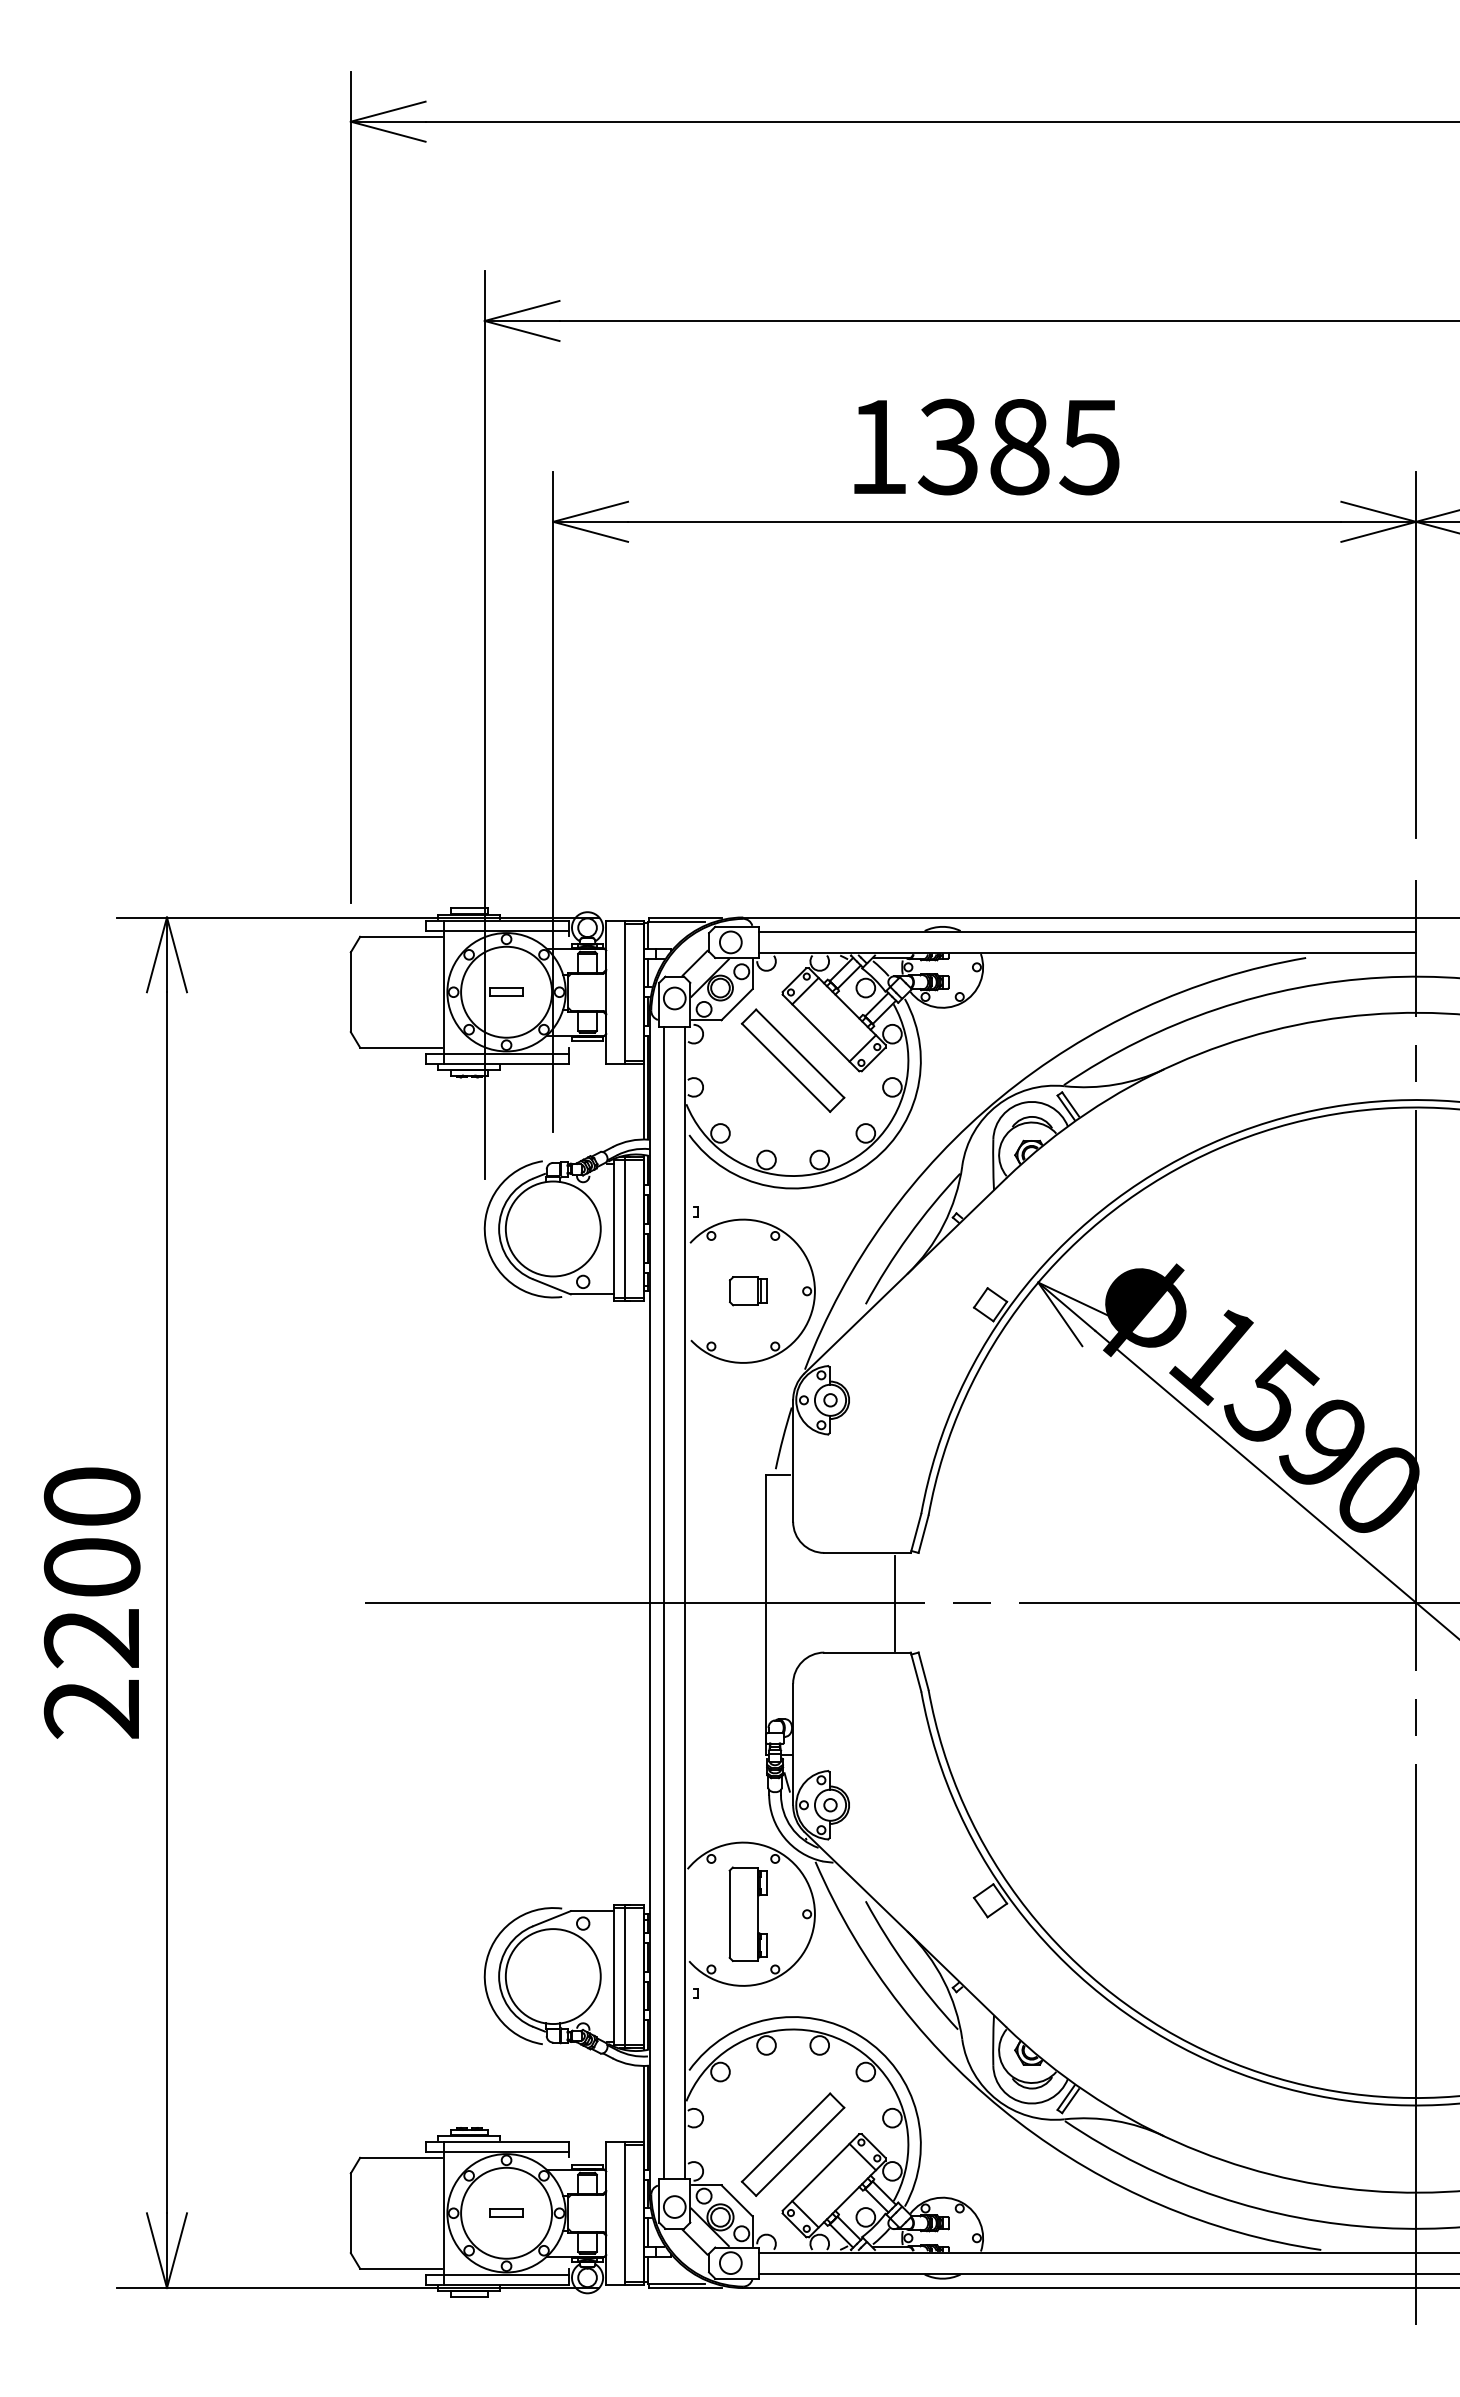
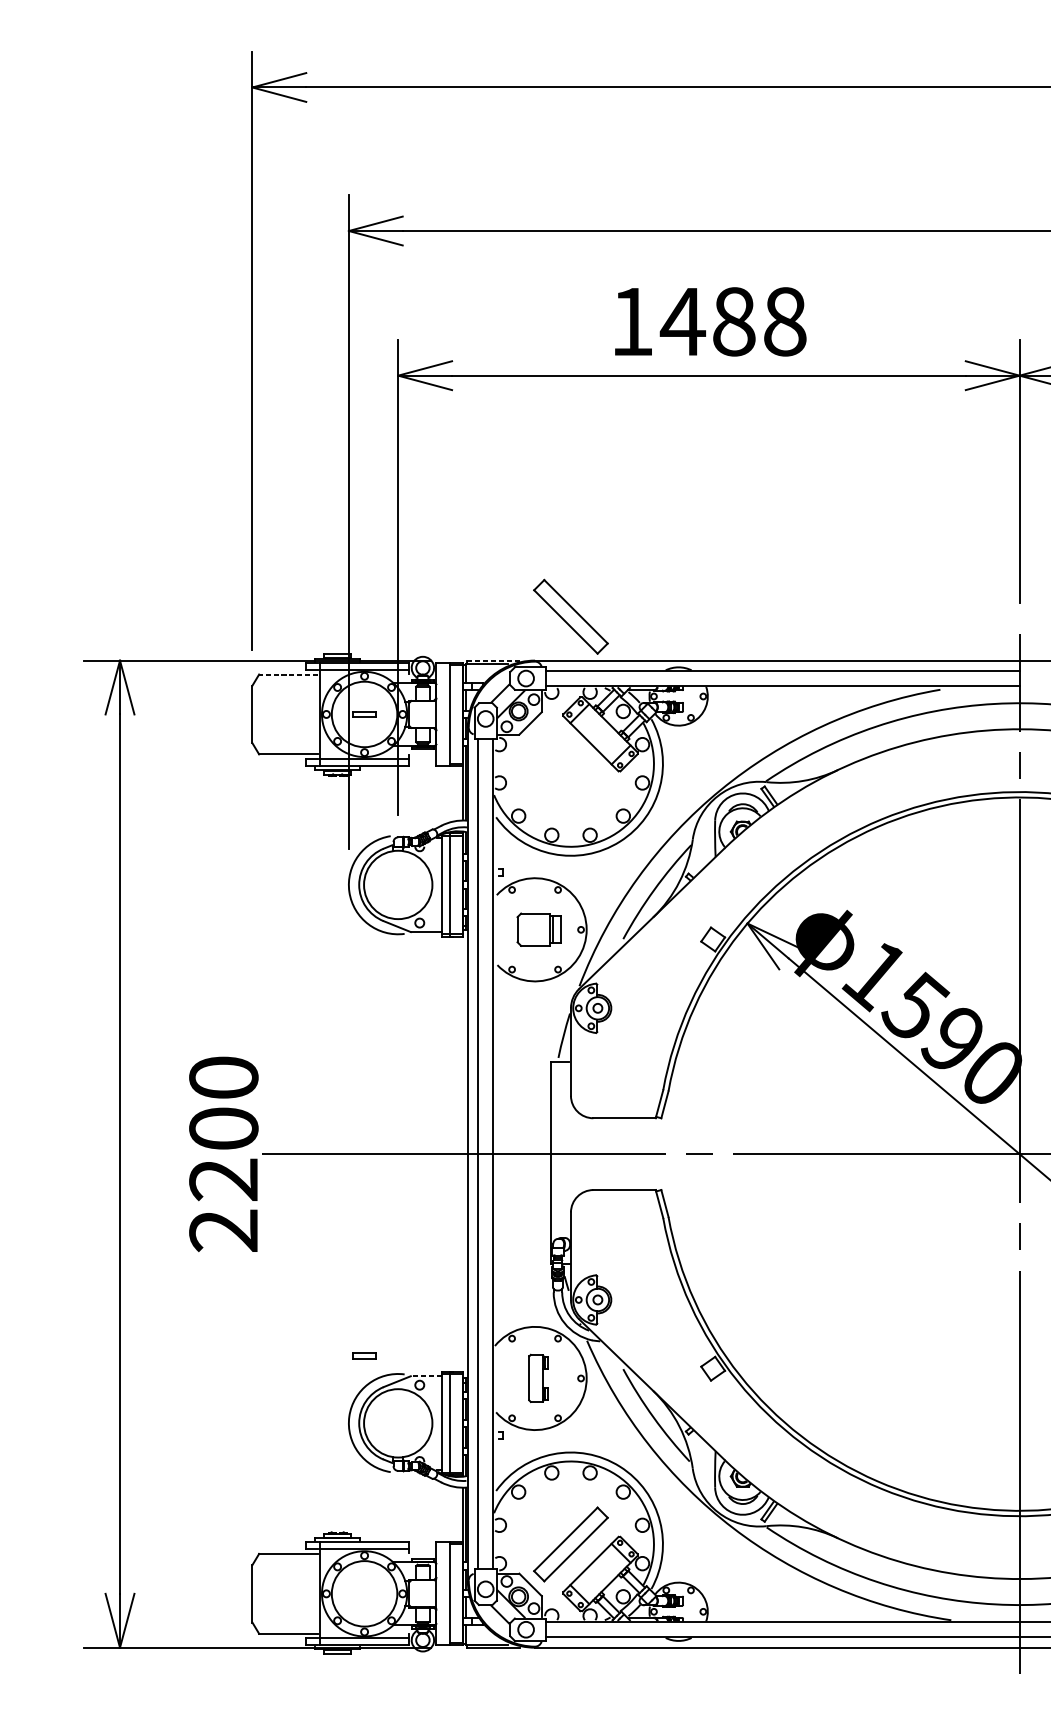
text: (1018, 446) -> (733, 321), 1385 -> 1488
line: (685, 917) -> (493, 660), solid -> dashed
line: (401, 936) -> (288, 674), solid -> dashed
part: (792, 1060) -> (570, 616), moved
part: (748, 1291) -> (538, 929), size x1.6
text: (91, 1602) -> (223, 1153), moved
line: (895, 1603) -> (644, 1154), removed
line: (592, 1911) -> (426, 1376), solid -> dashed
part: (747, 1913) -> (538, 1377), size x0.7
part: (506, 2212) -> (364, 1355), moved

